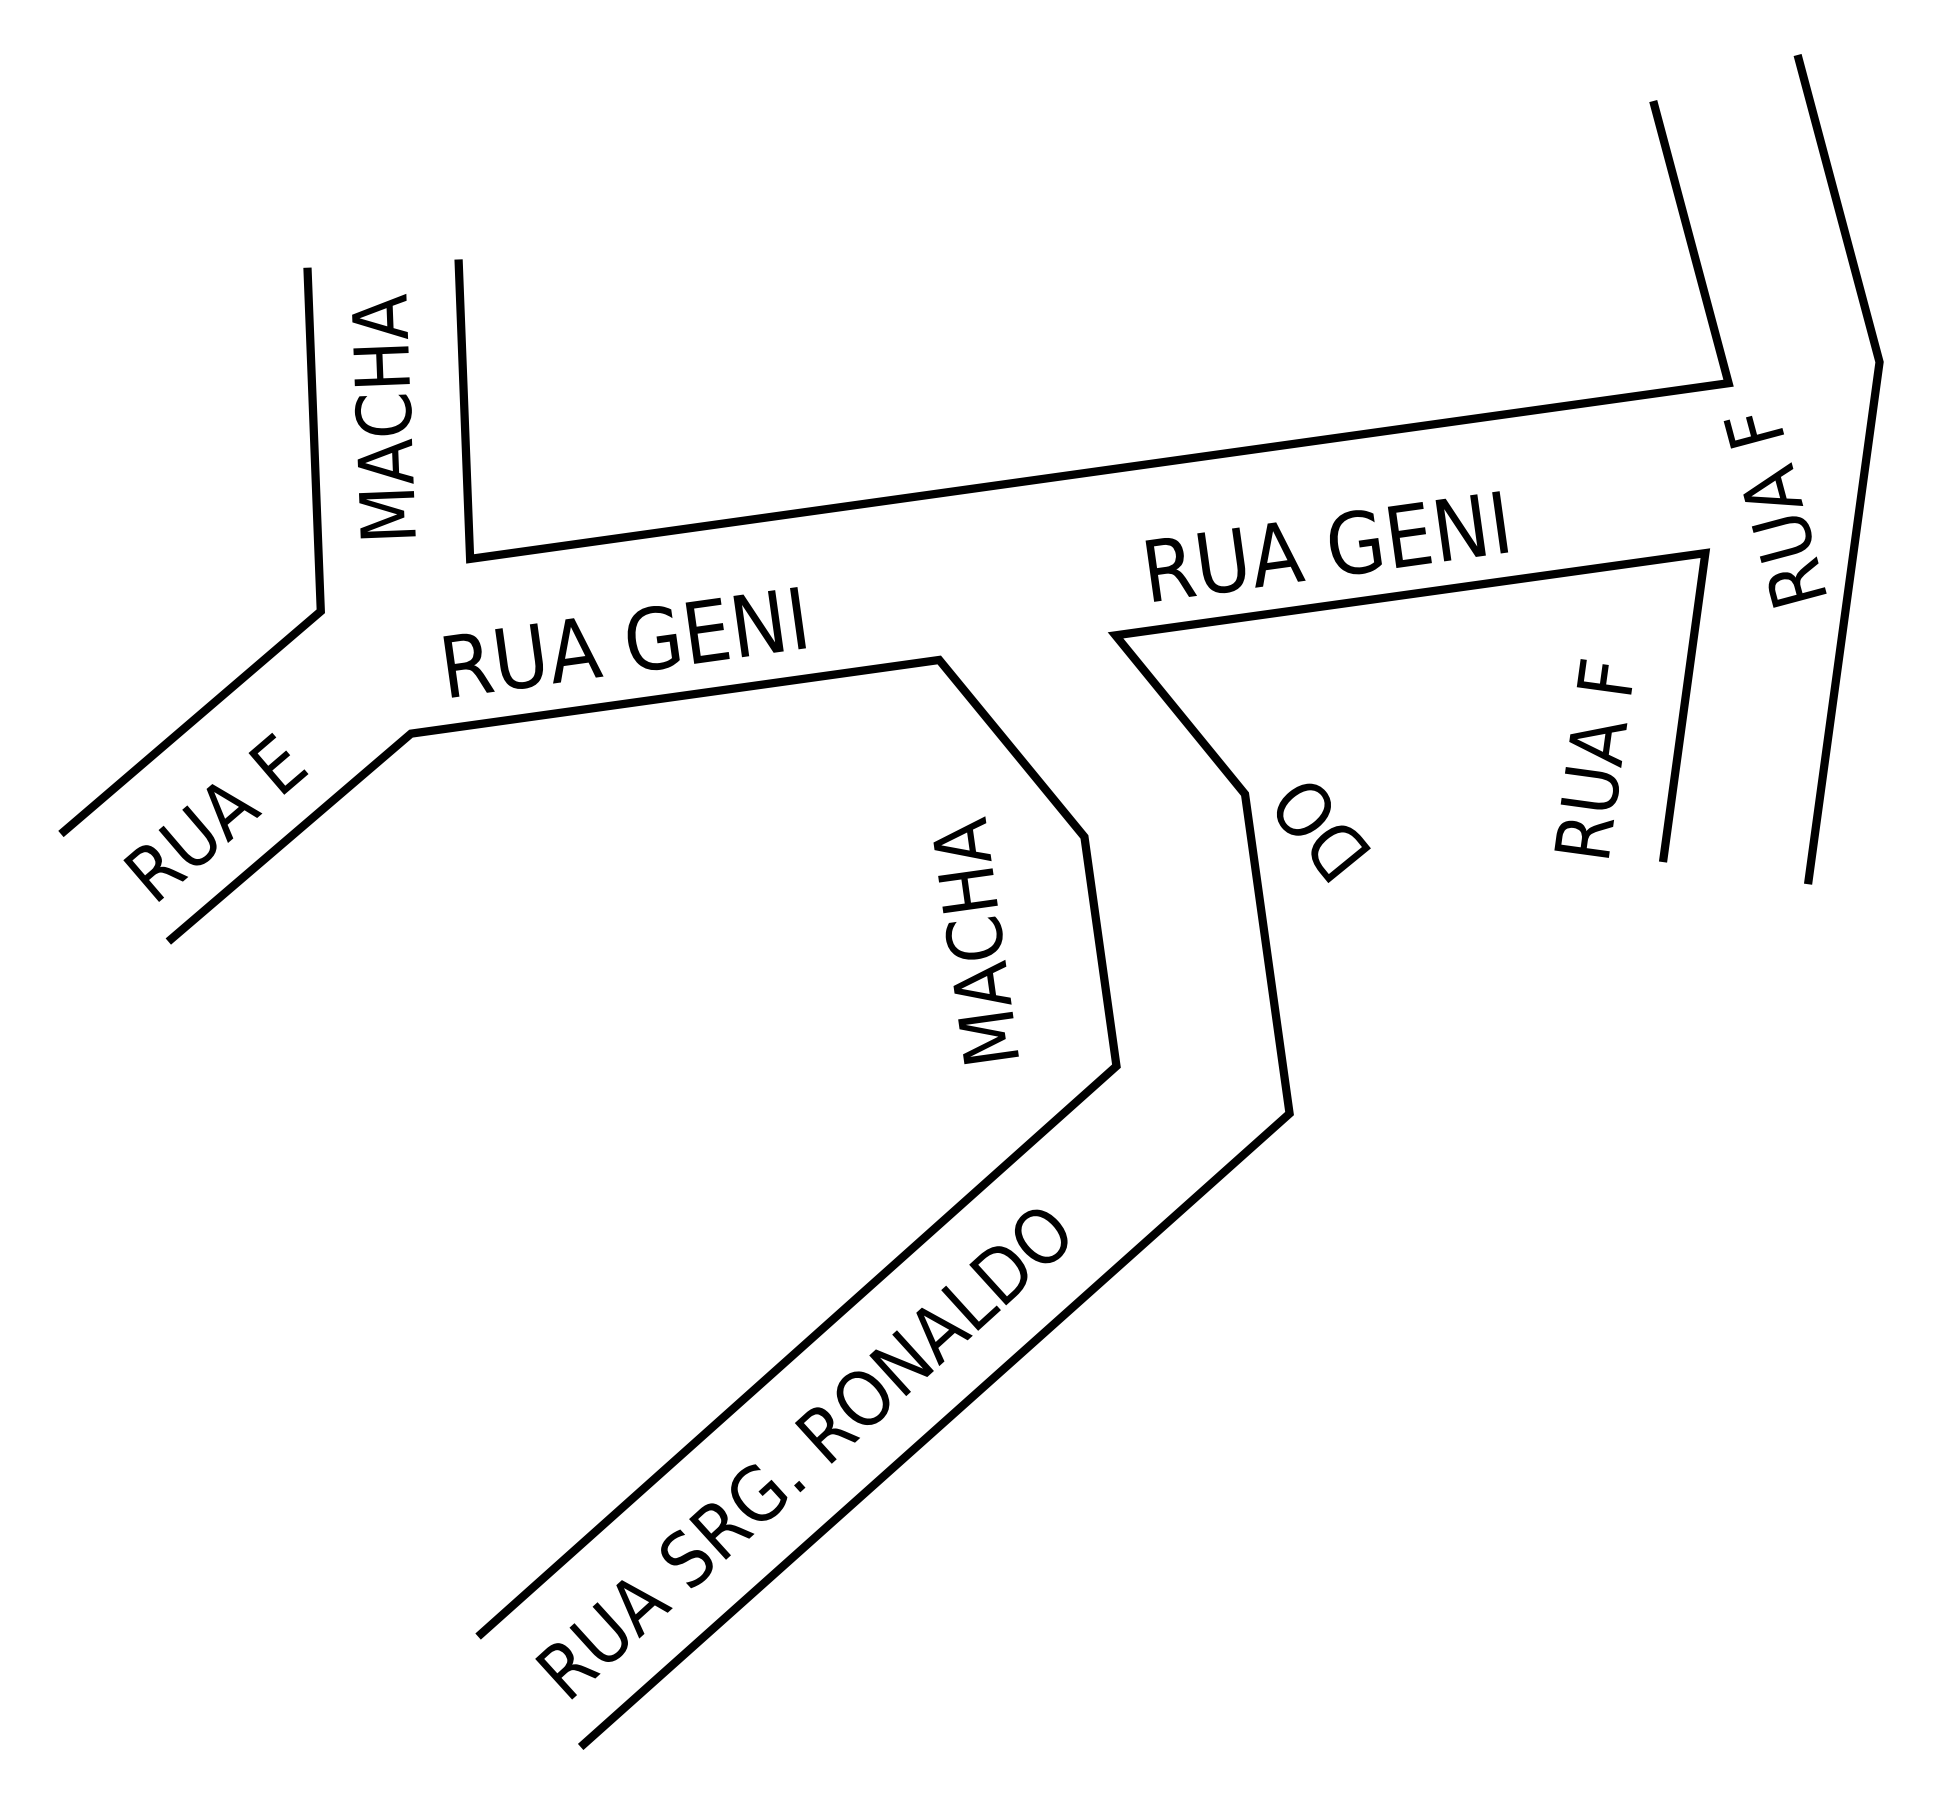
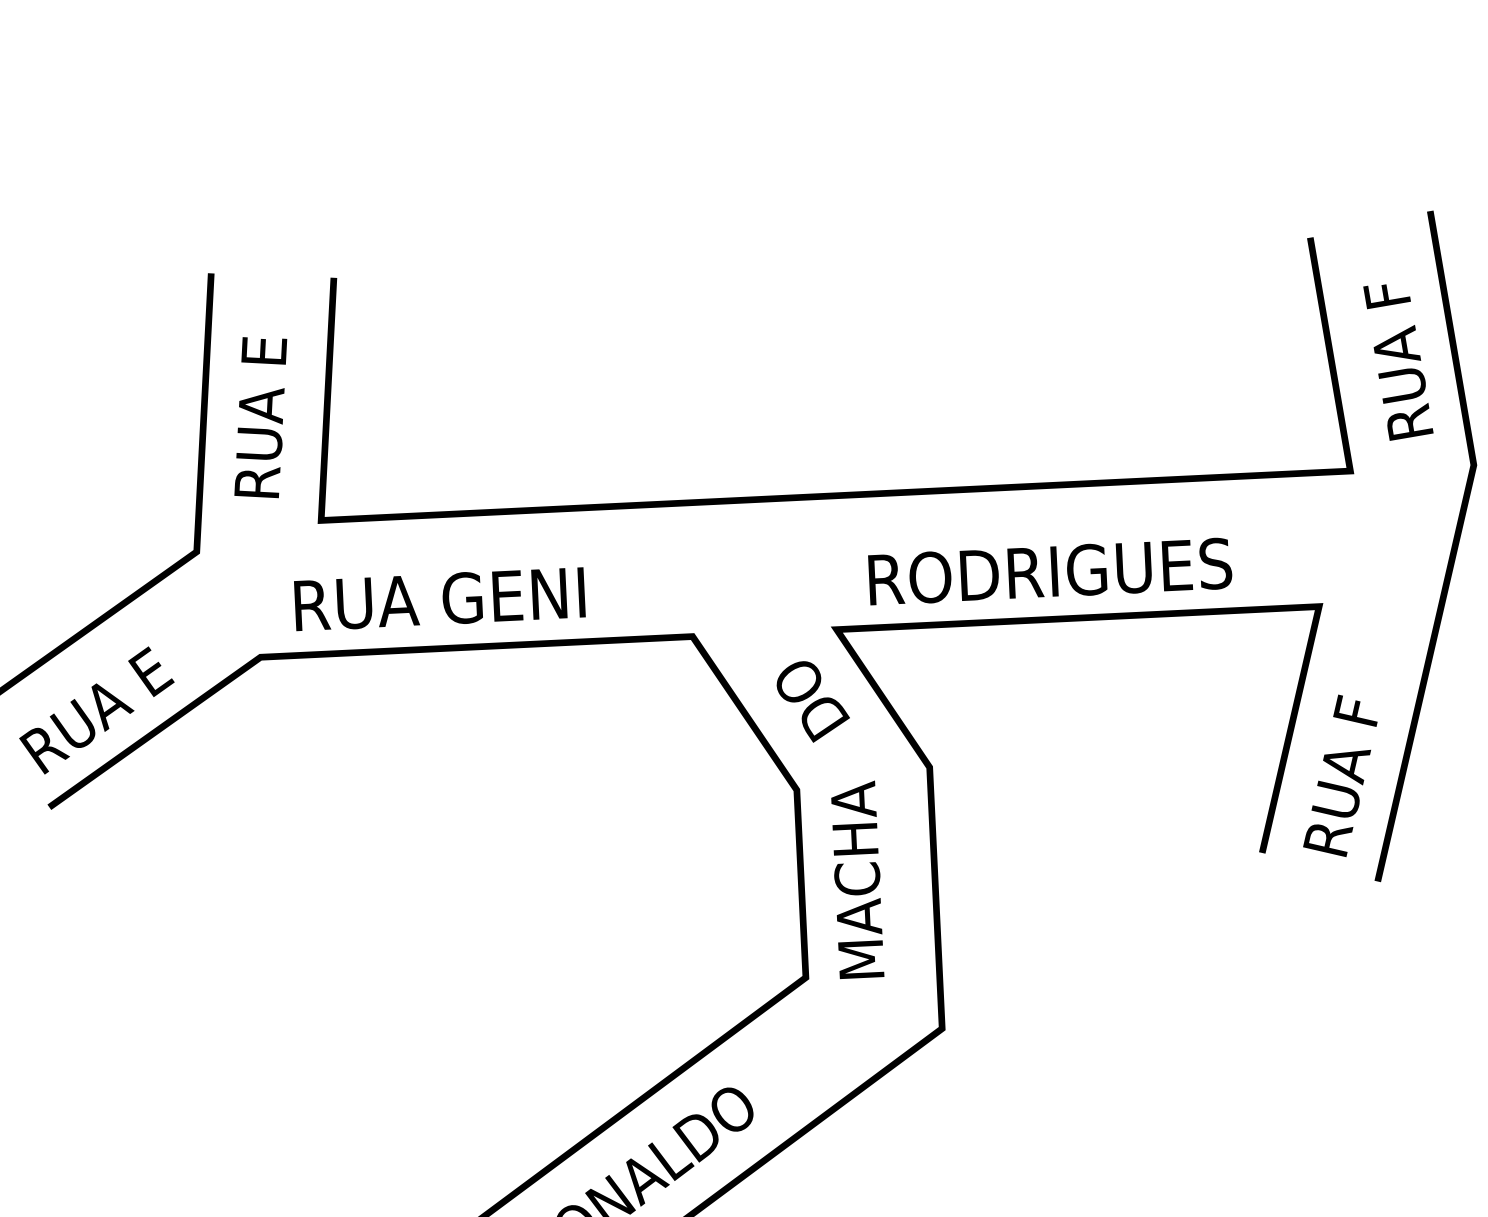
text: (383, 412) -> (262, 395), MACHA -> RUA E
text: (1774, 511) -> (1397, 363), moved
text: (1396, 536) -> (1070, 570), RUA GENI -> RODRIGUES
text: (1592, 758) -> (1340, 775), moved
text: (1323, 832) -> (813, 701), moved
text: (975, 939) -> (858, 879), moved

